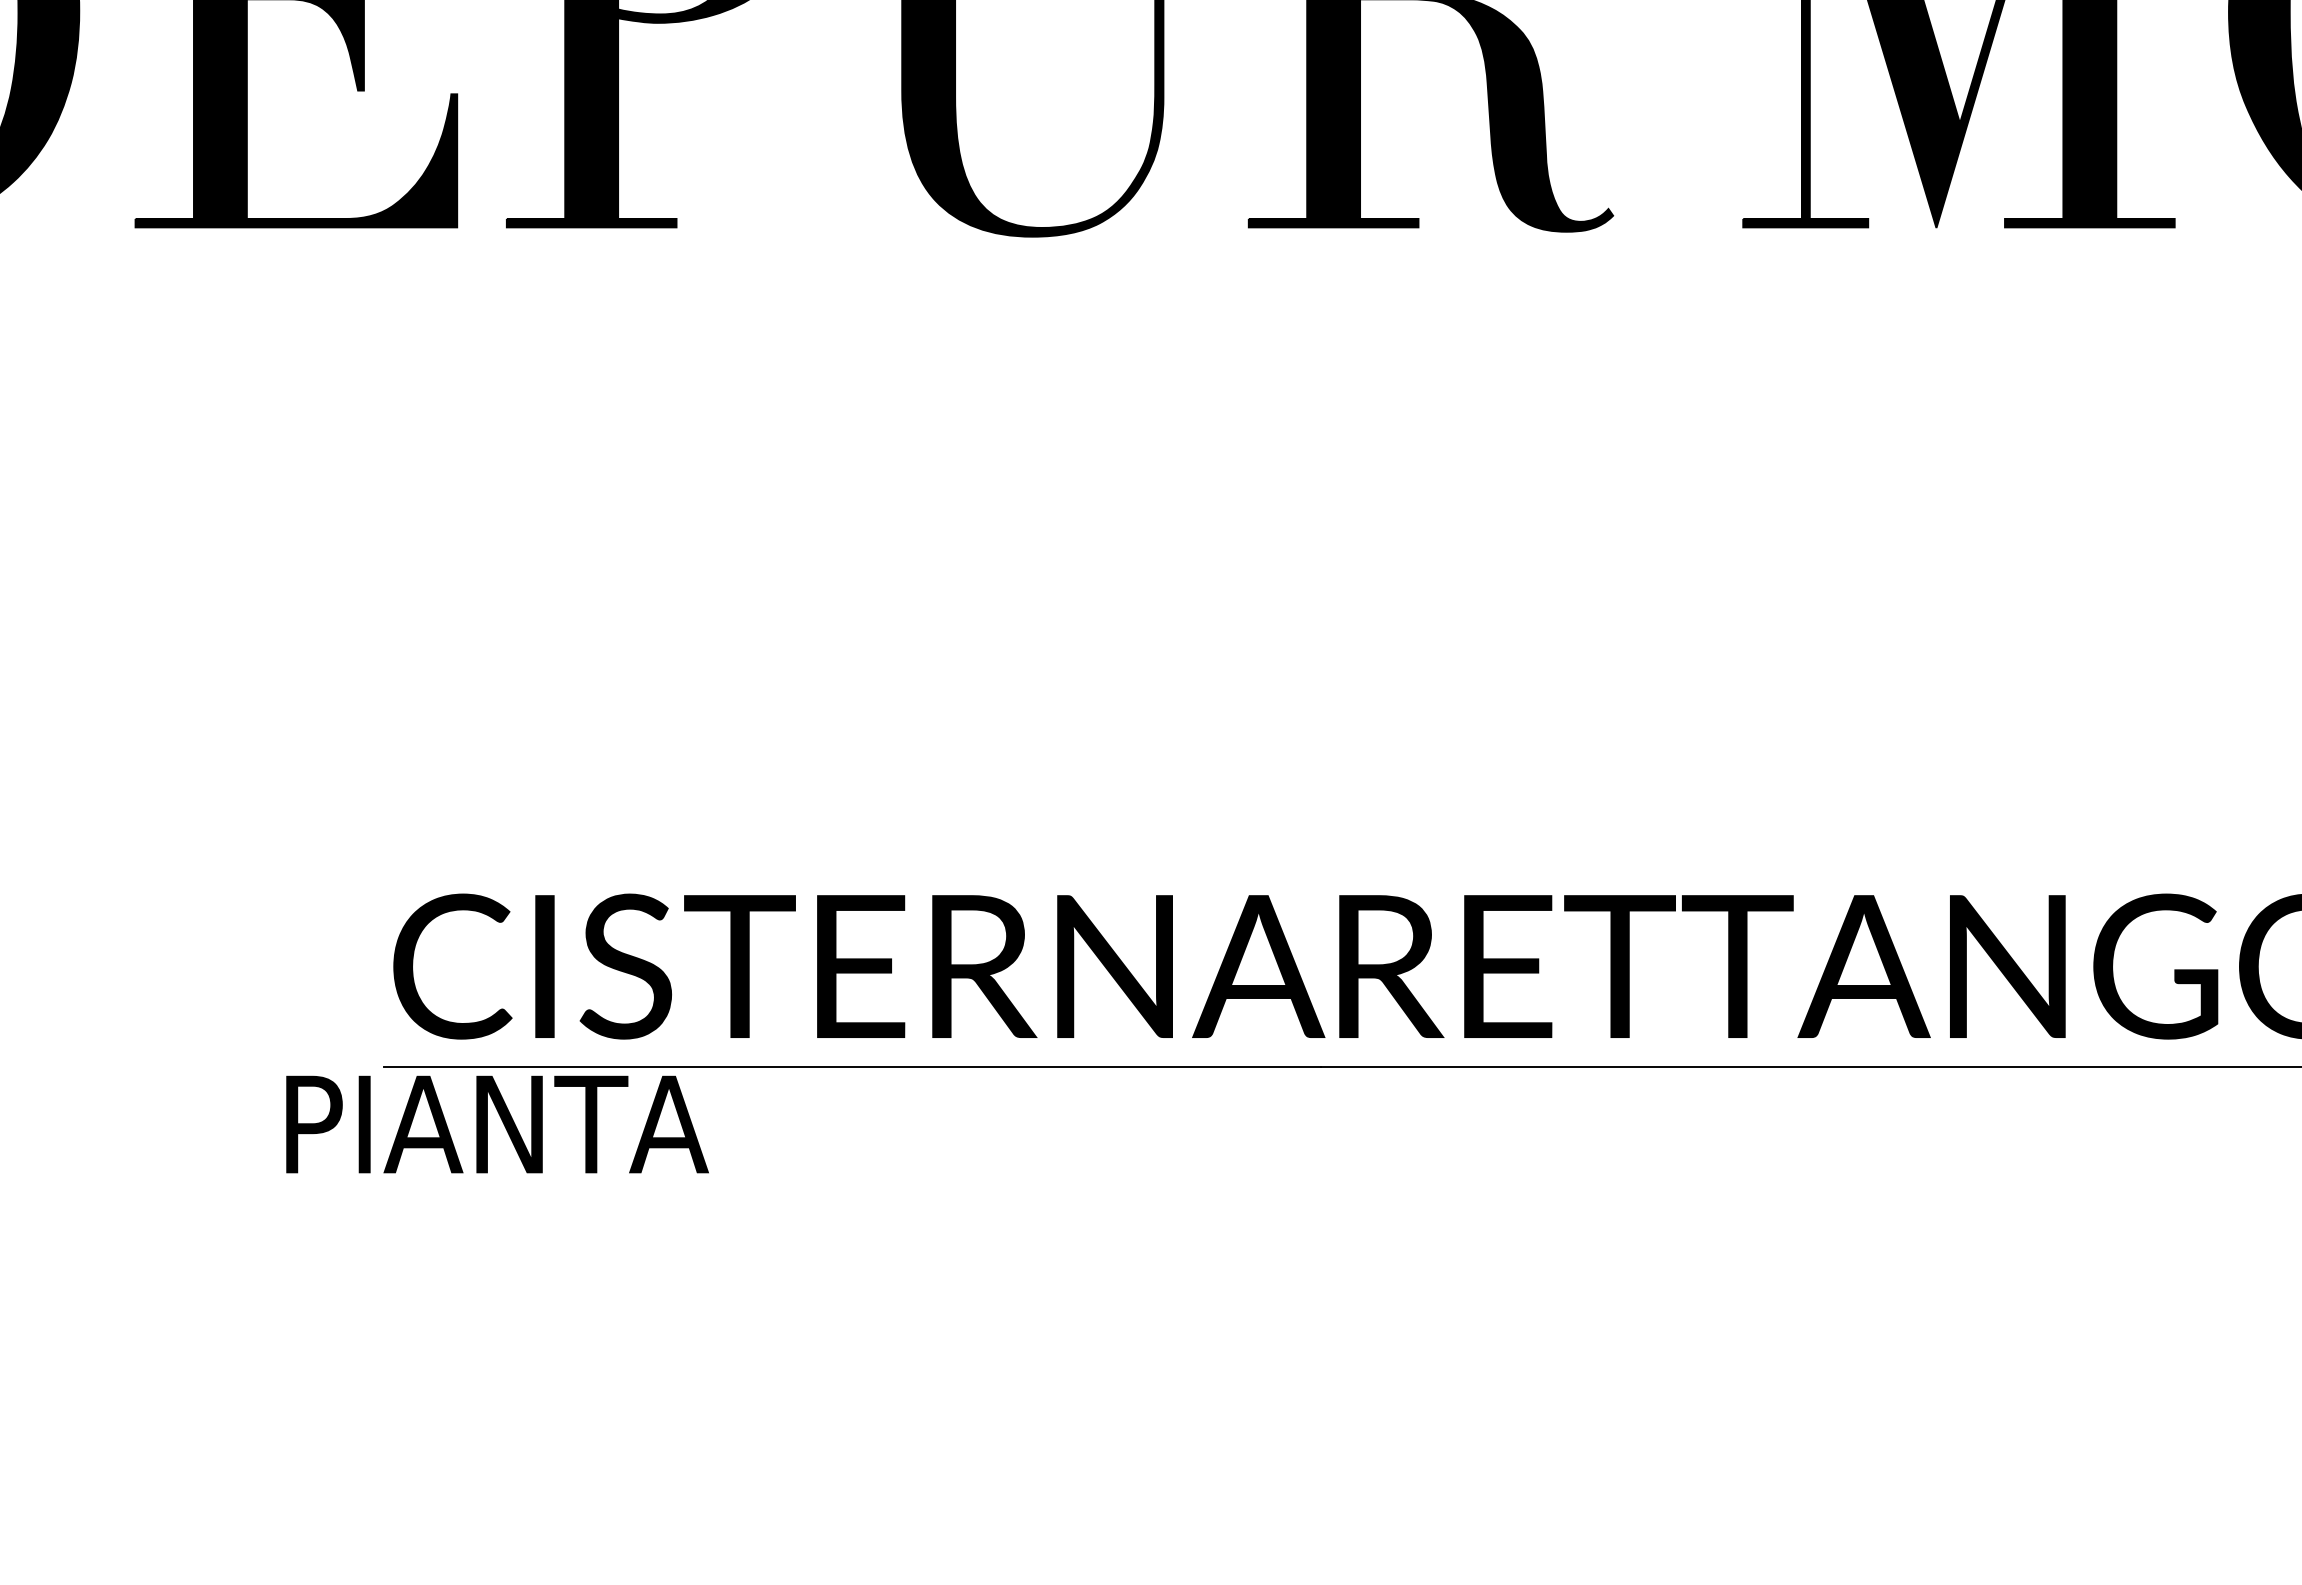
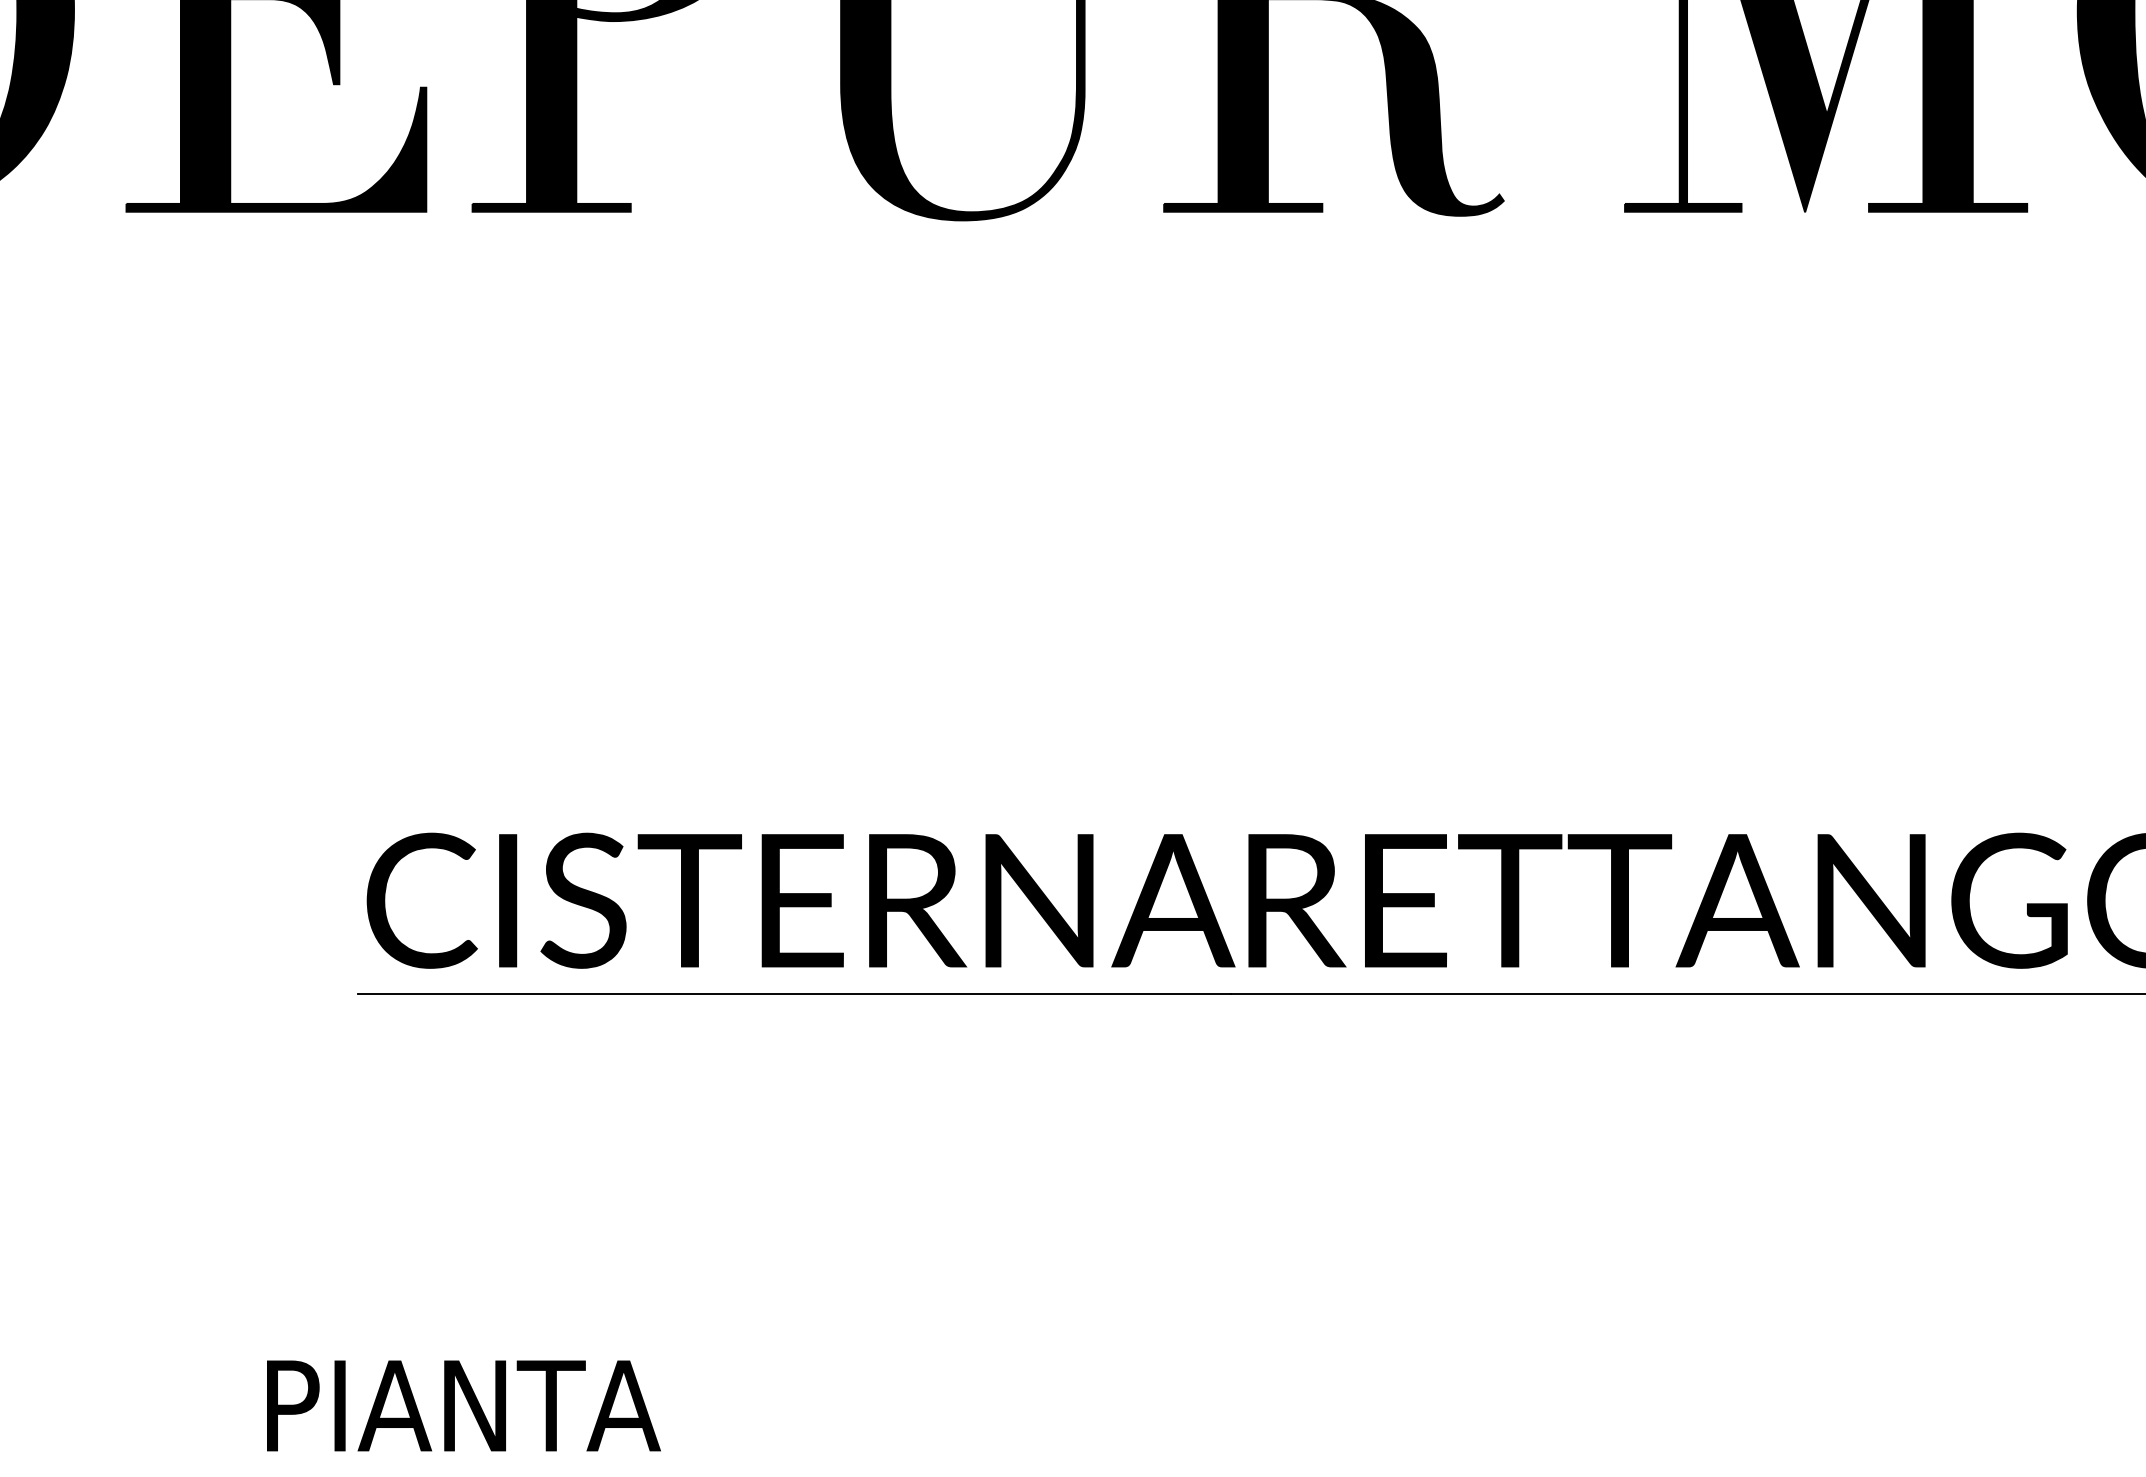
text: (497, 1124) -> (463, 1405), moved

